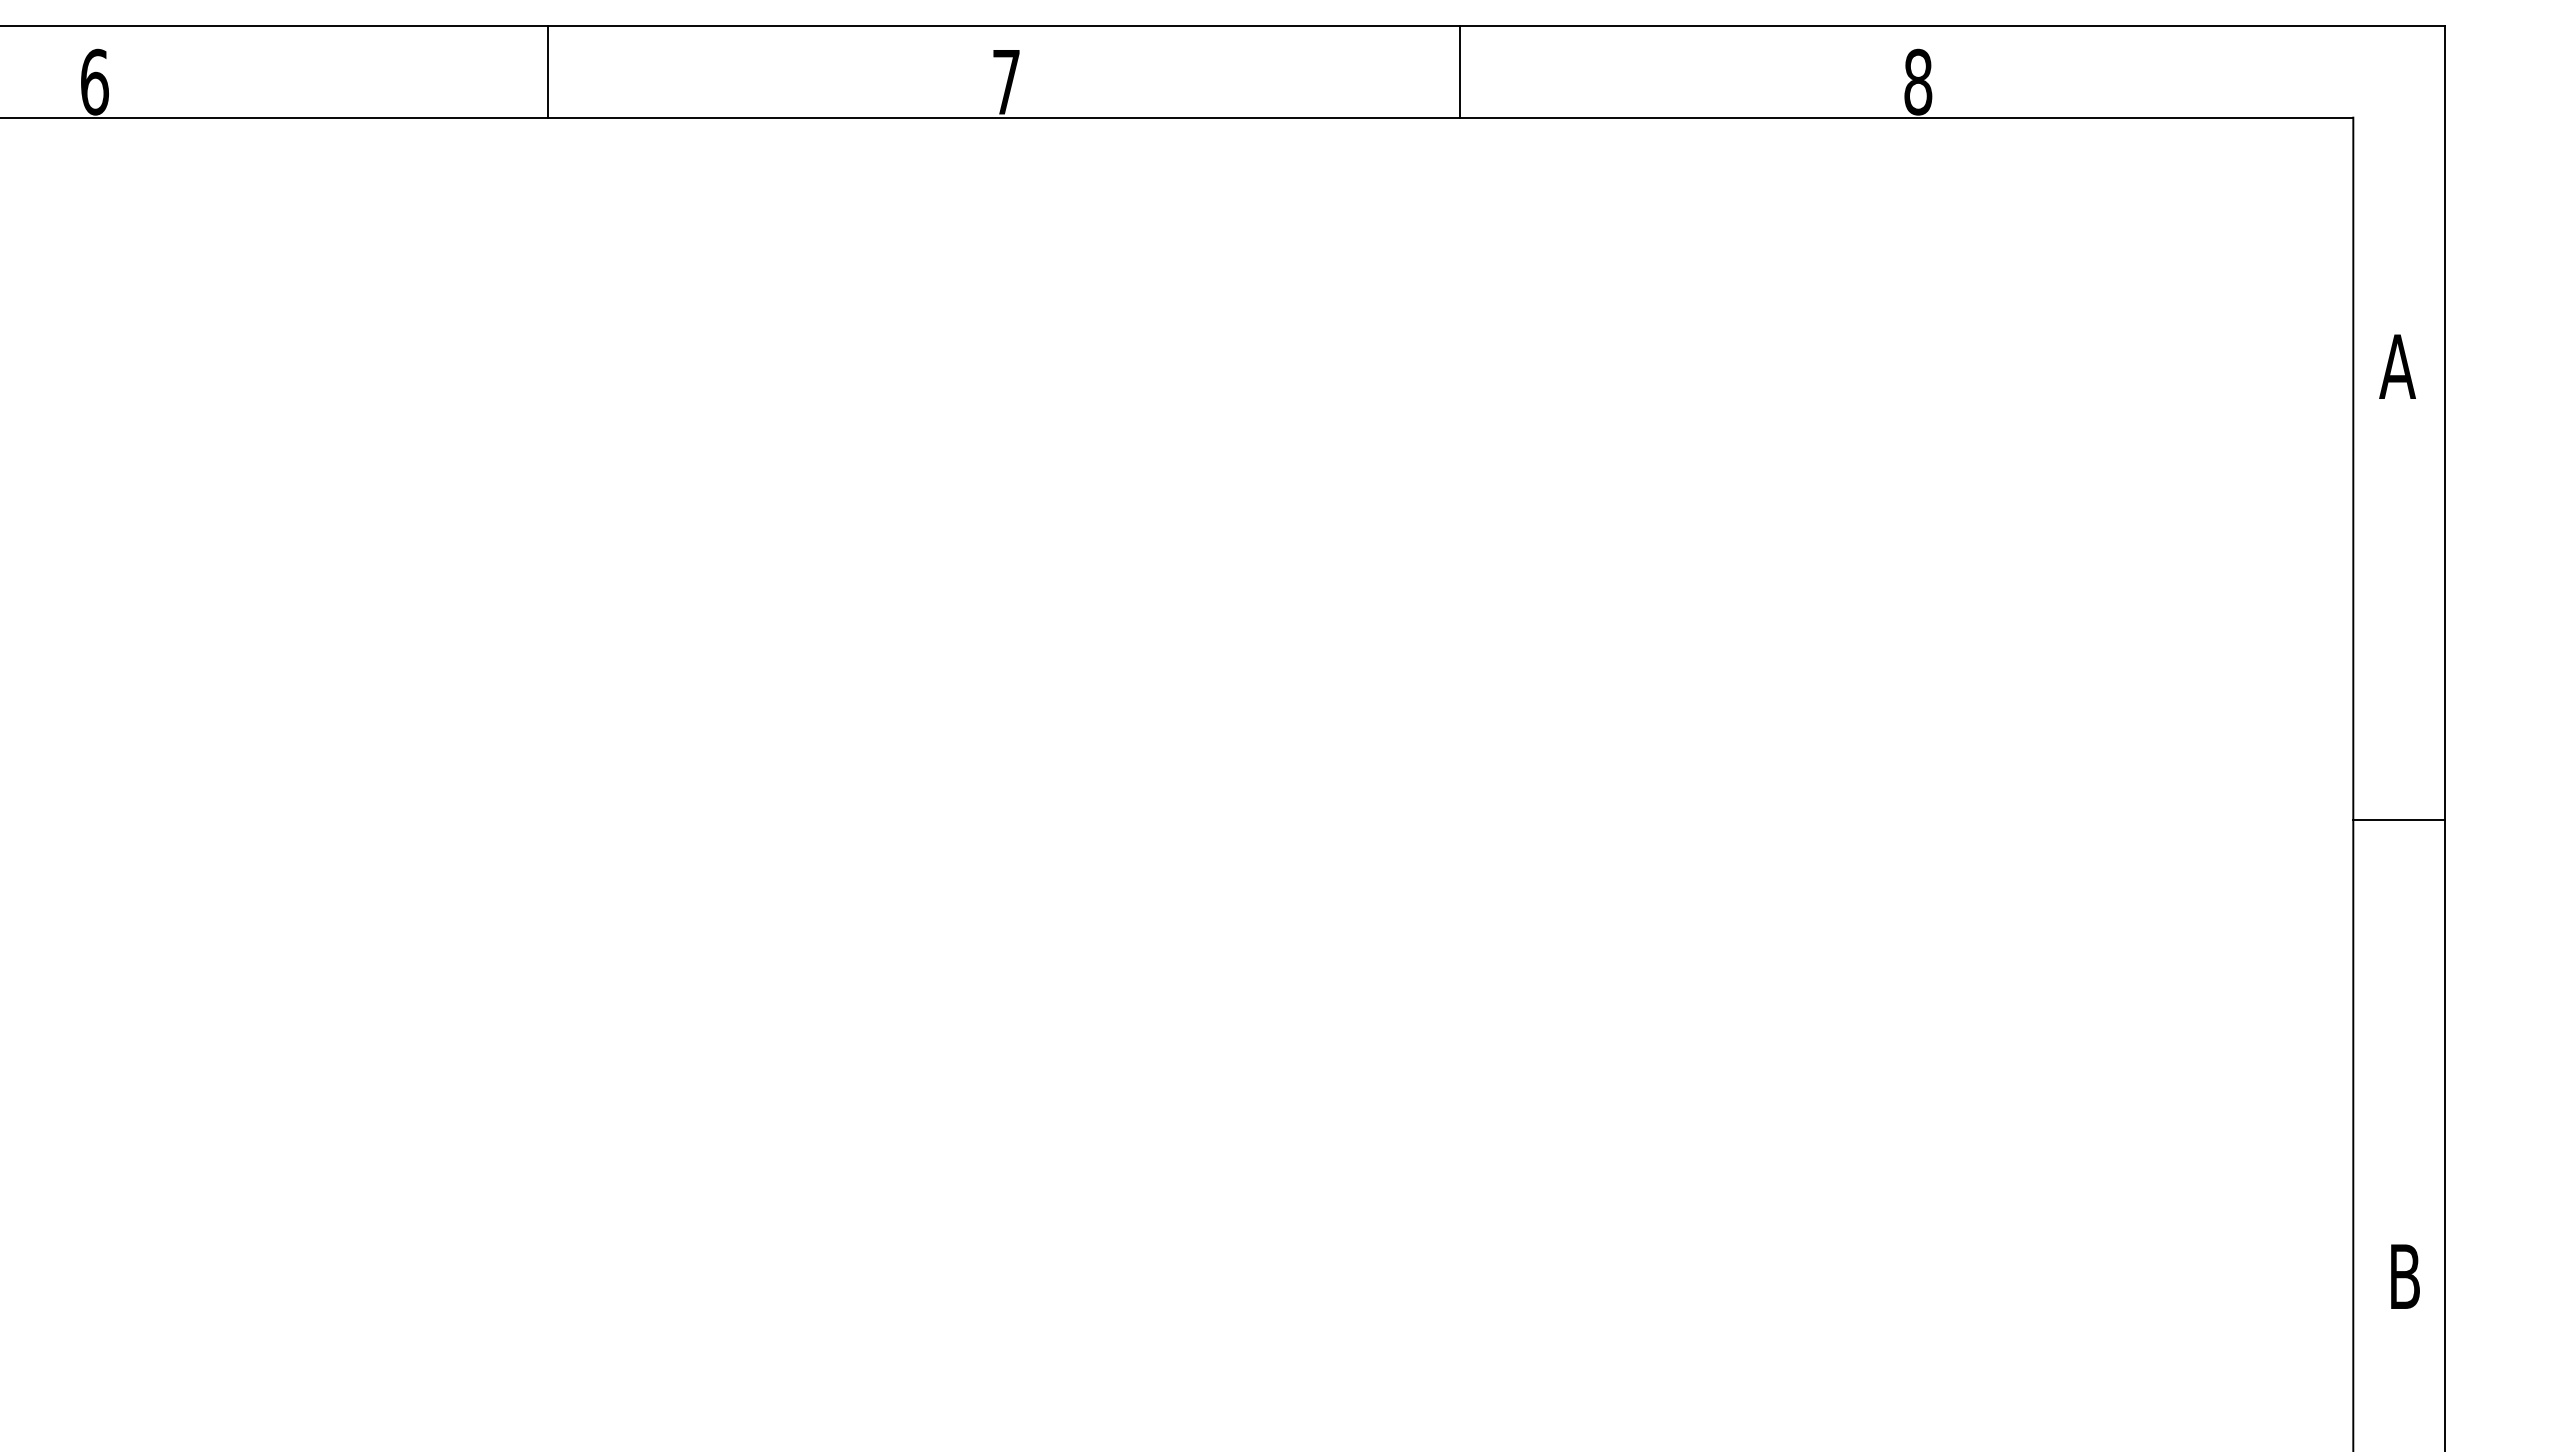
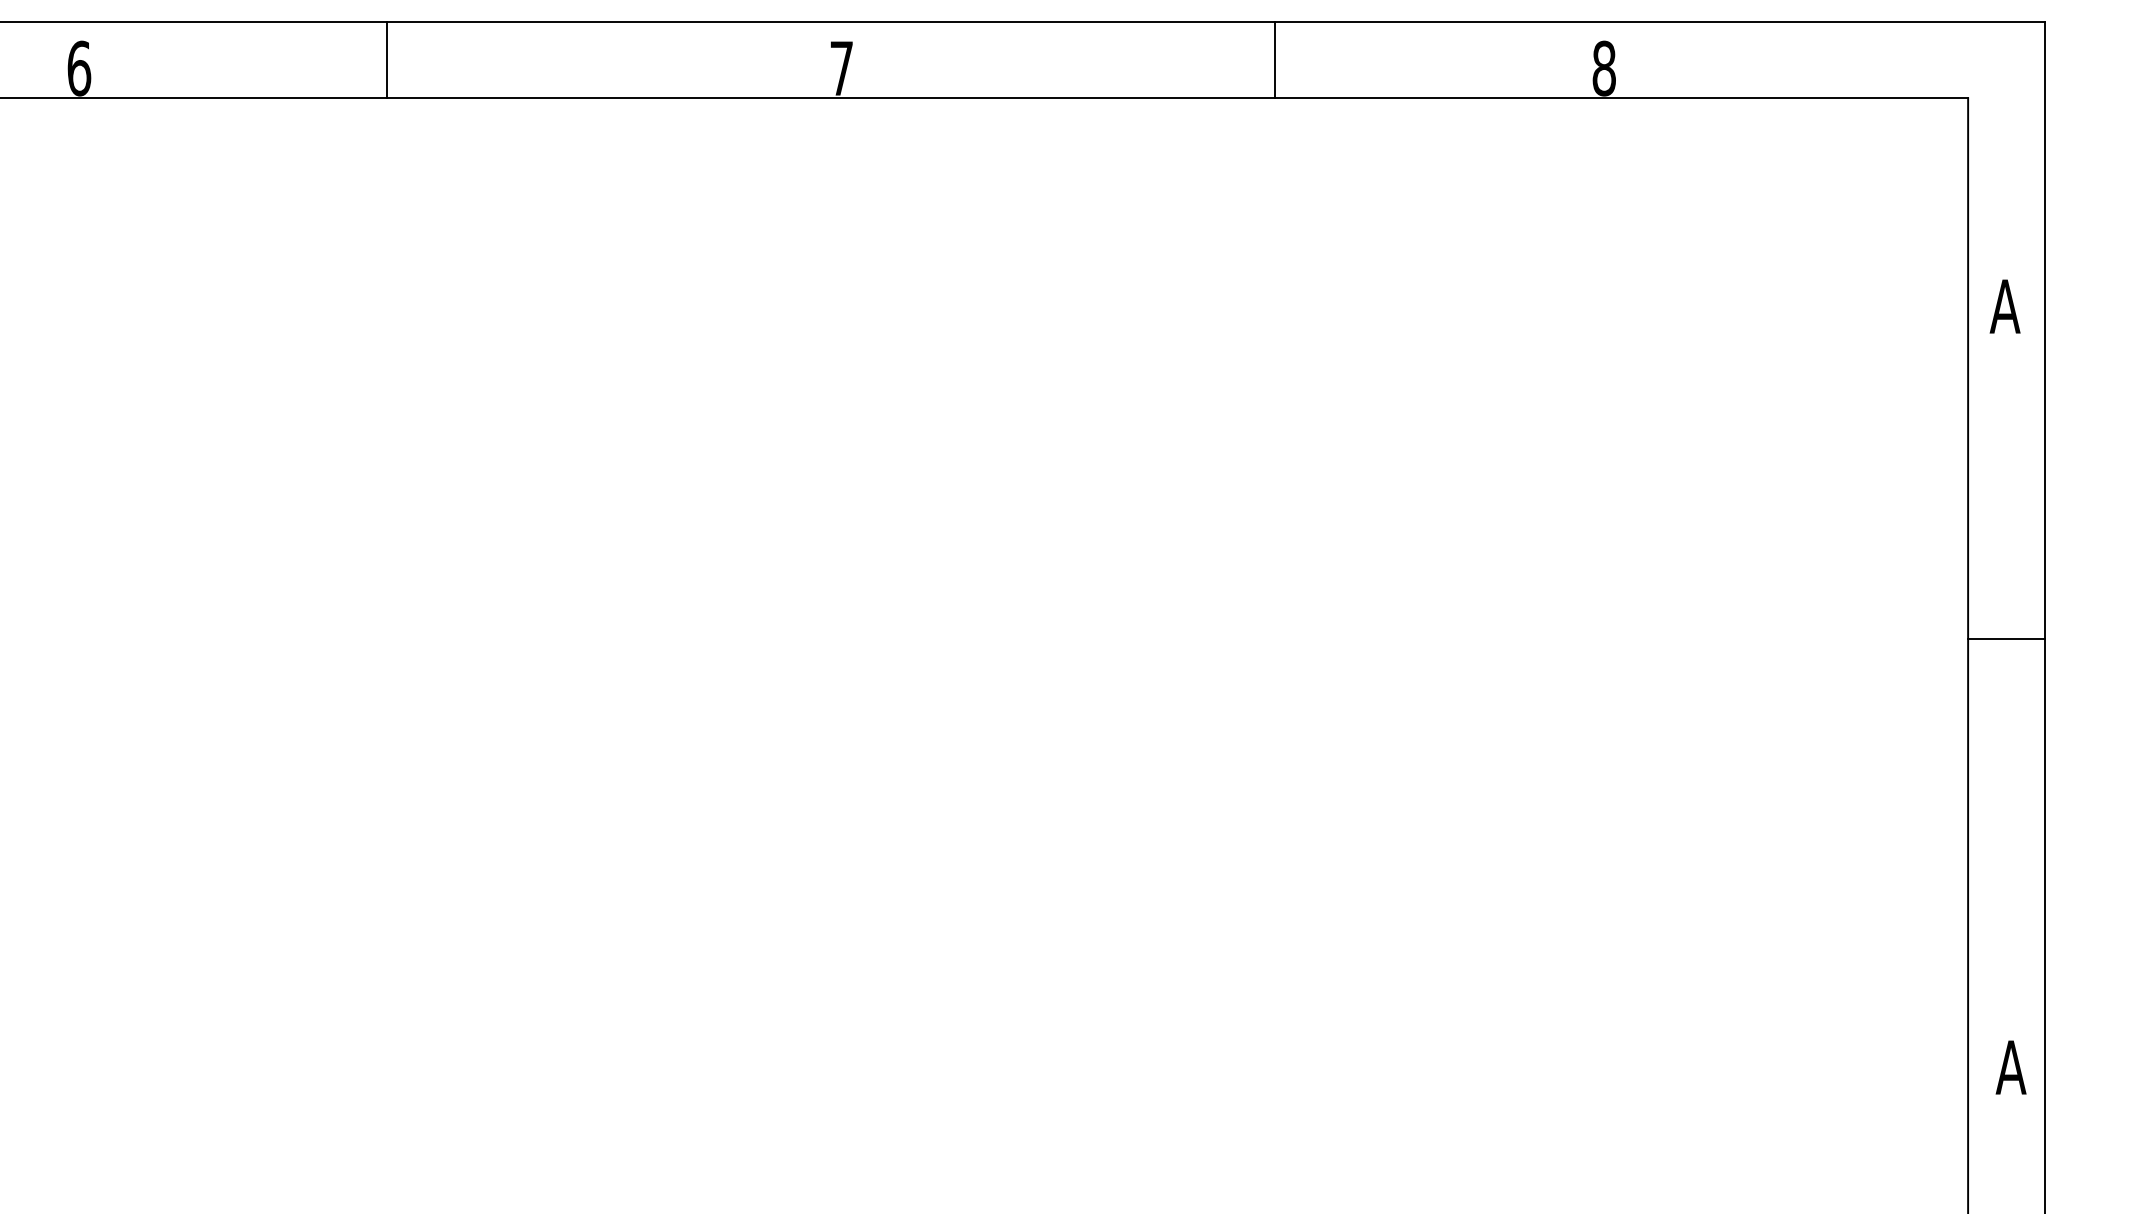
line: (548, 71) -> (386, 59), moved
line: (1459, 71) -> (1274, 59), moved
line: (2398, 819) -> (2005, 638), moved
text: (2404, 1276) -> (2010, 1067), B -> A

